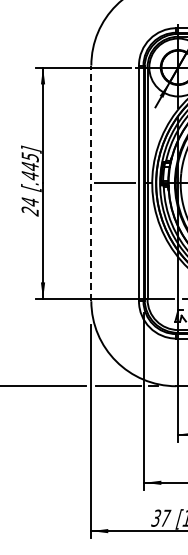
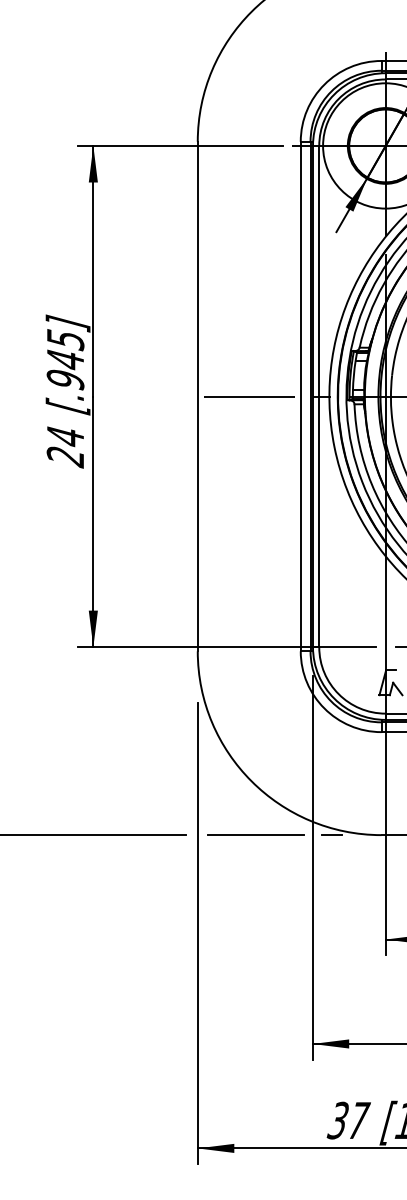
text: (29, 175) -> (64, 379), [.445] -> [.945]
line: (91, 183) -> (198, 396), dashed -> solid

